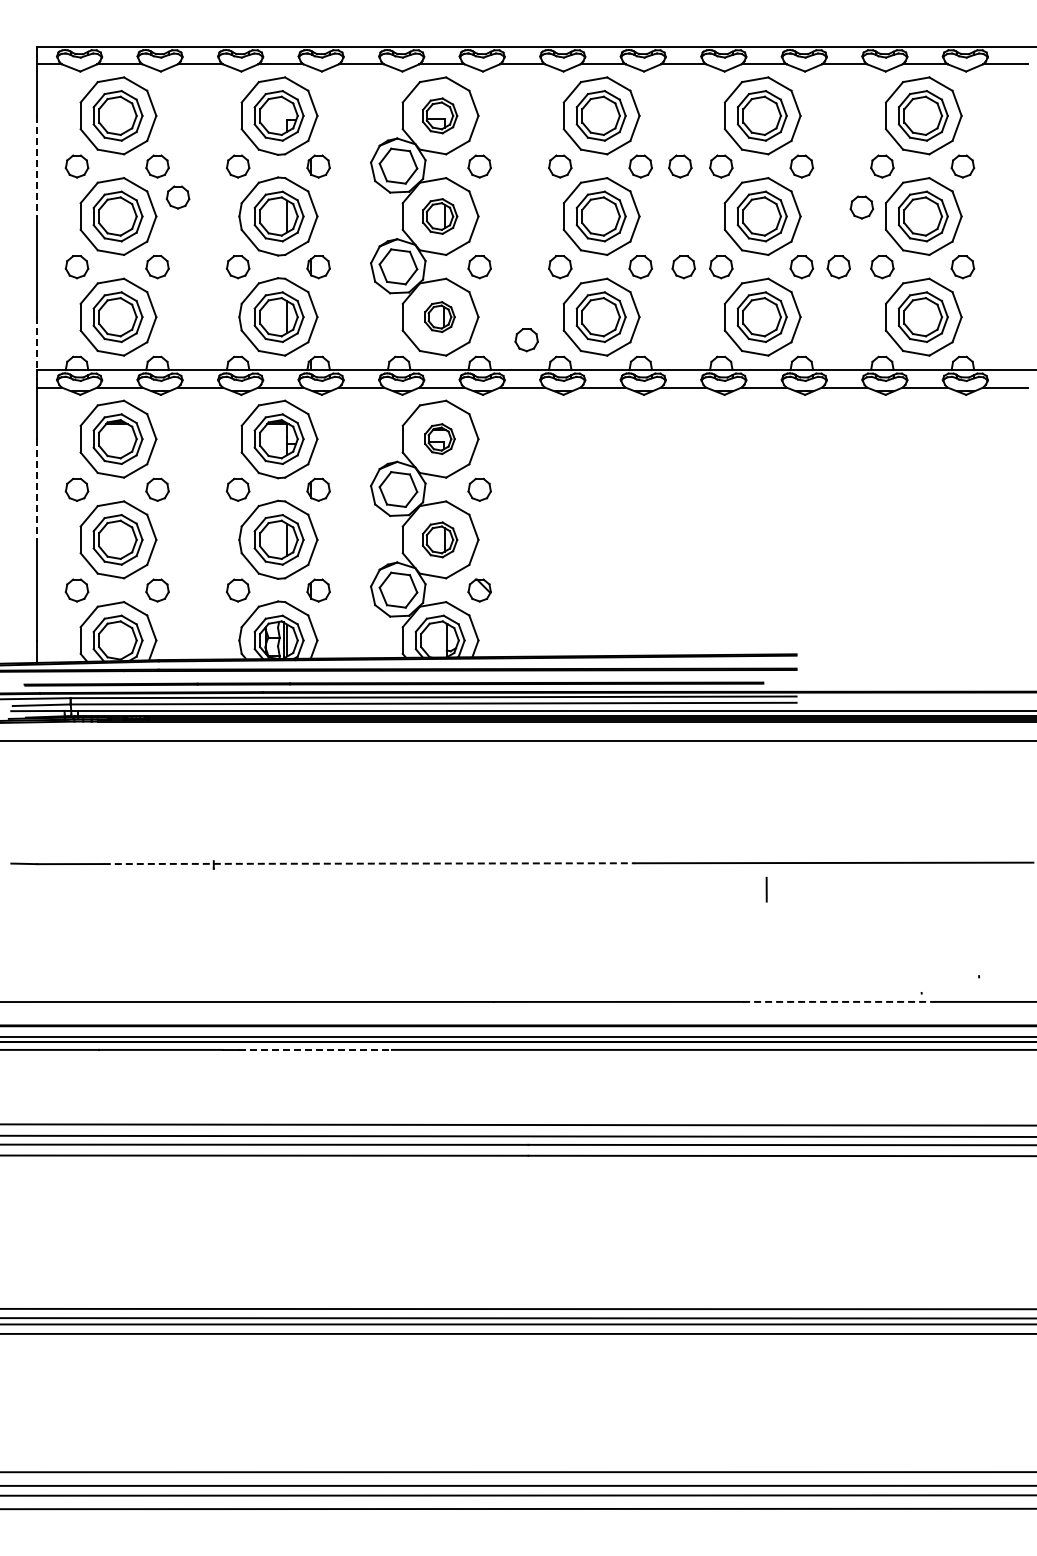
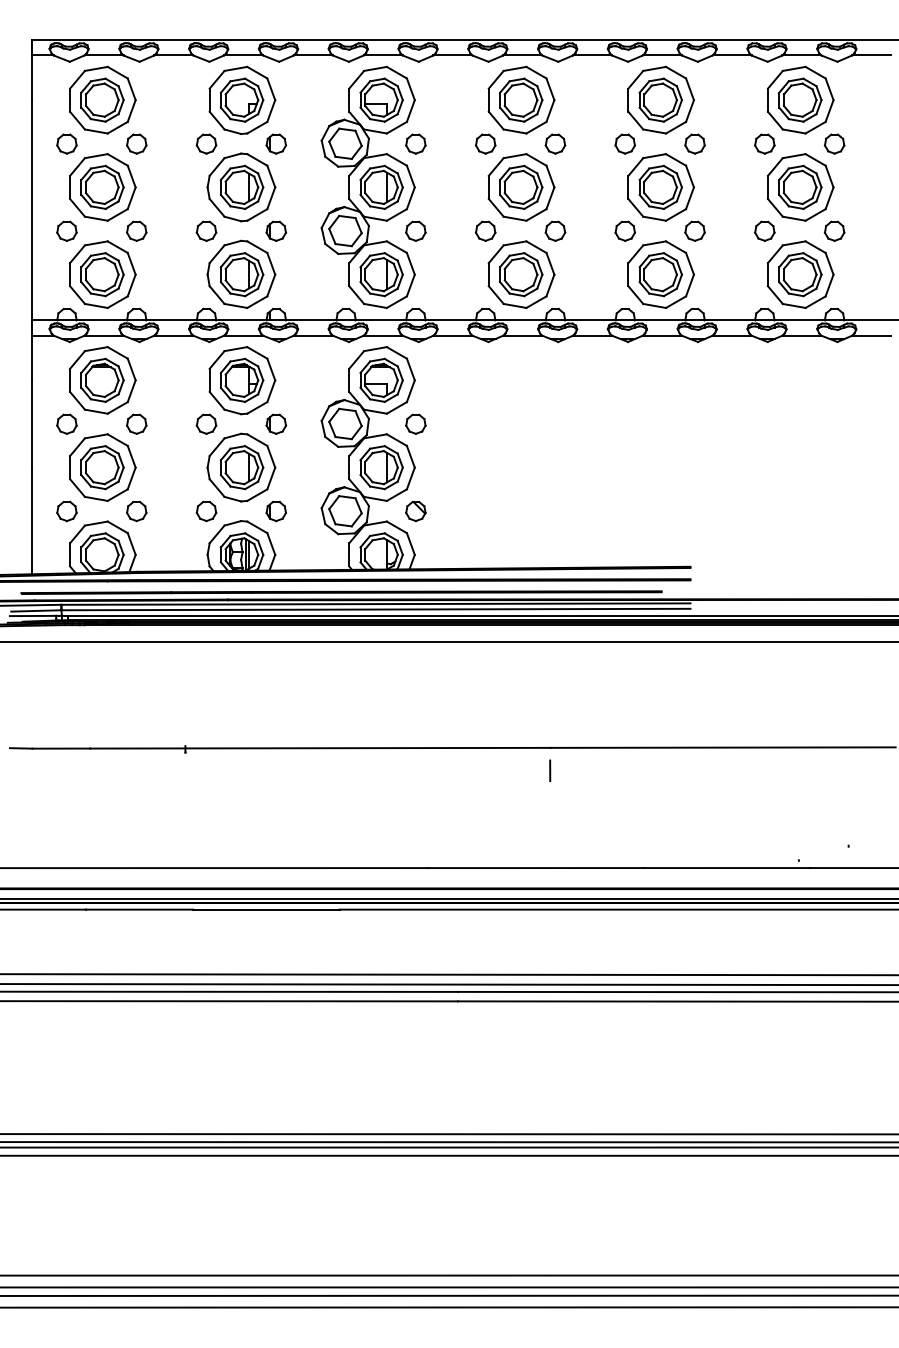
part: (439, 115) -> (381, 99), size x1.43
line: (36, 166) -> (31, 144), dashed -> solid
part: (680, 166) -> (589, 144), removed
part: (177, 197) -> (153, 170), removed
part: (861, 207) -> (746, 179), removed
part: (439, 216) -> (381, 187), size x1.43
part: (683, 267) -> (592, 231), removed
part: (838, 267) -> (726, 231), removed
part: (439, 316) -> (381, 274), size x1.67
part: (526, 340) -> (456, 294), removed
line: (36, 344) -> (31, 298), dashed -> solid
part: (439, 438) -> (381, 379), size x1.67
line: (36, 490) -> (31, 424), dashed -> solid
part: (439, 539) -> (381, 467), size x1.43
line: (369, 863) -> (320, 748), dashed -> solid
line: (766, 889) -> (550, 770), moved
line: (839, 1001) -> (727, 867), dashed -> solid
line: (316, 1049) -> (274, 909), dashed -> solid

